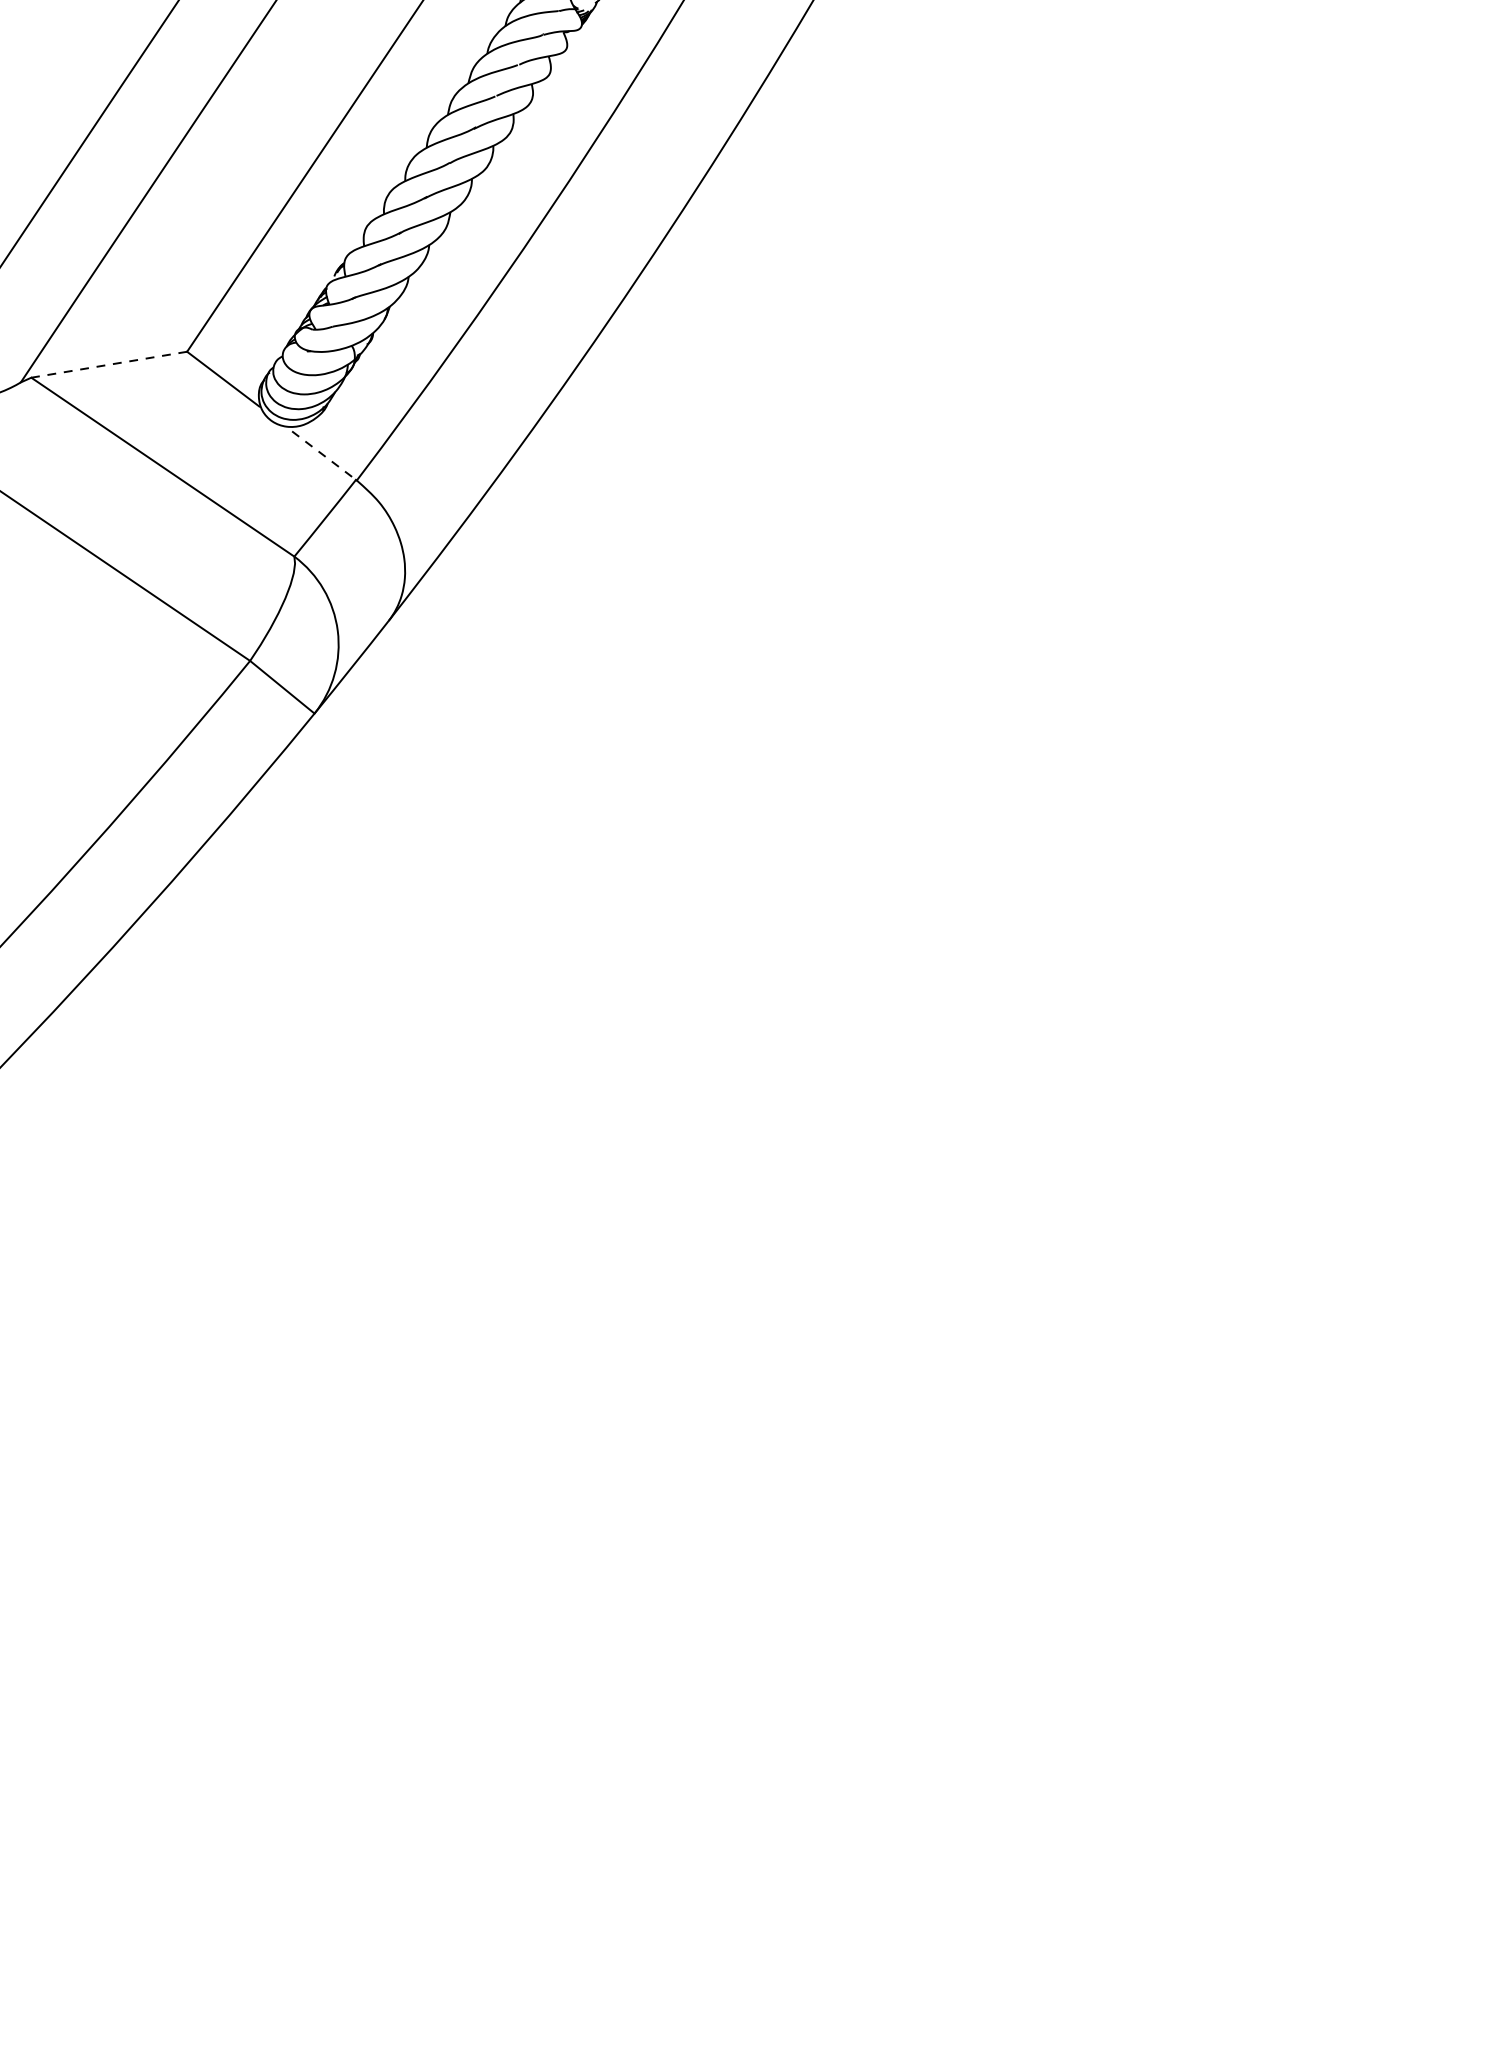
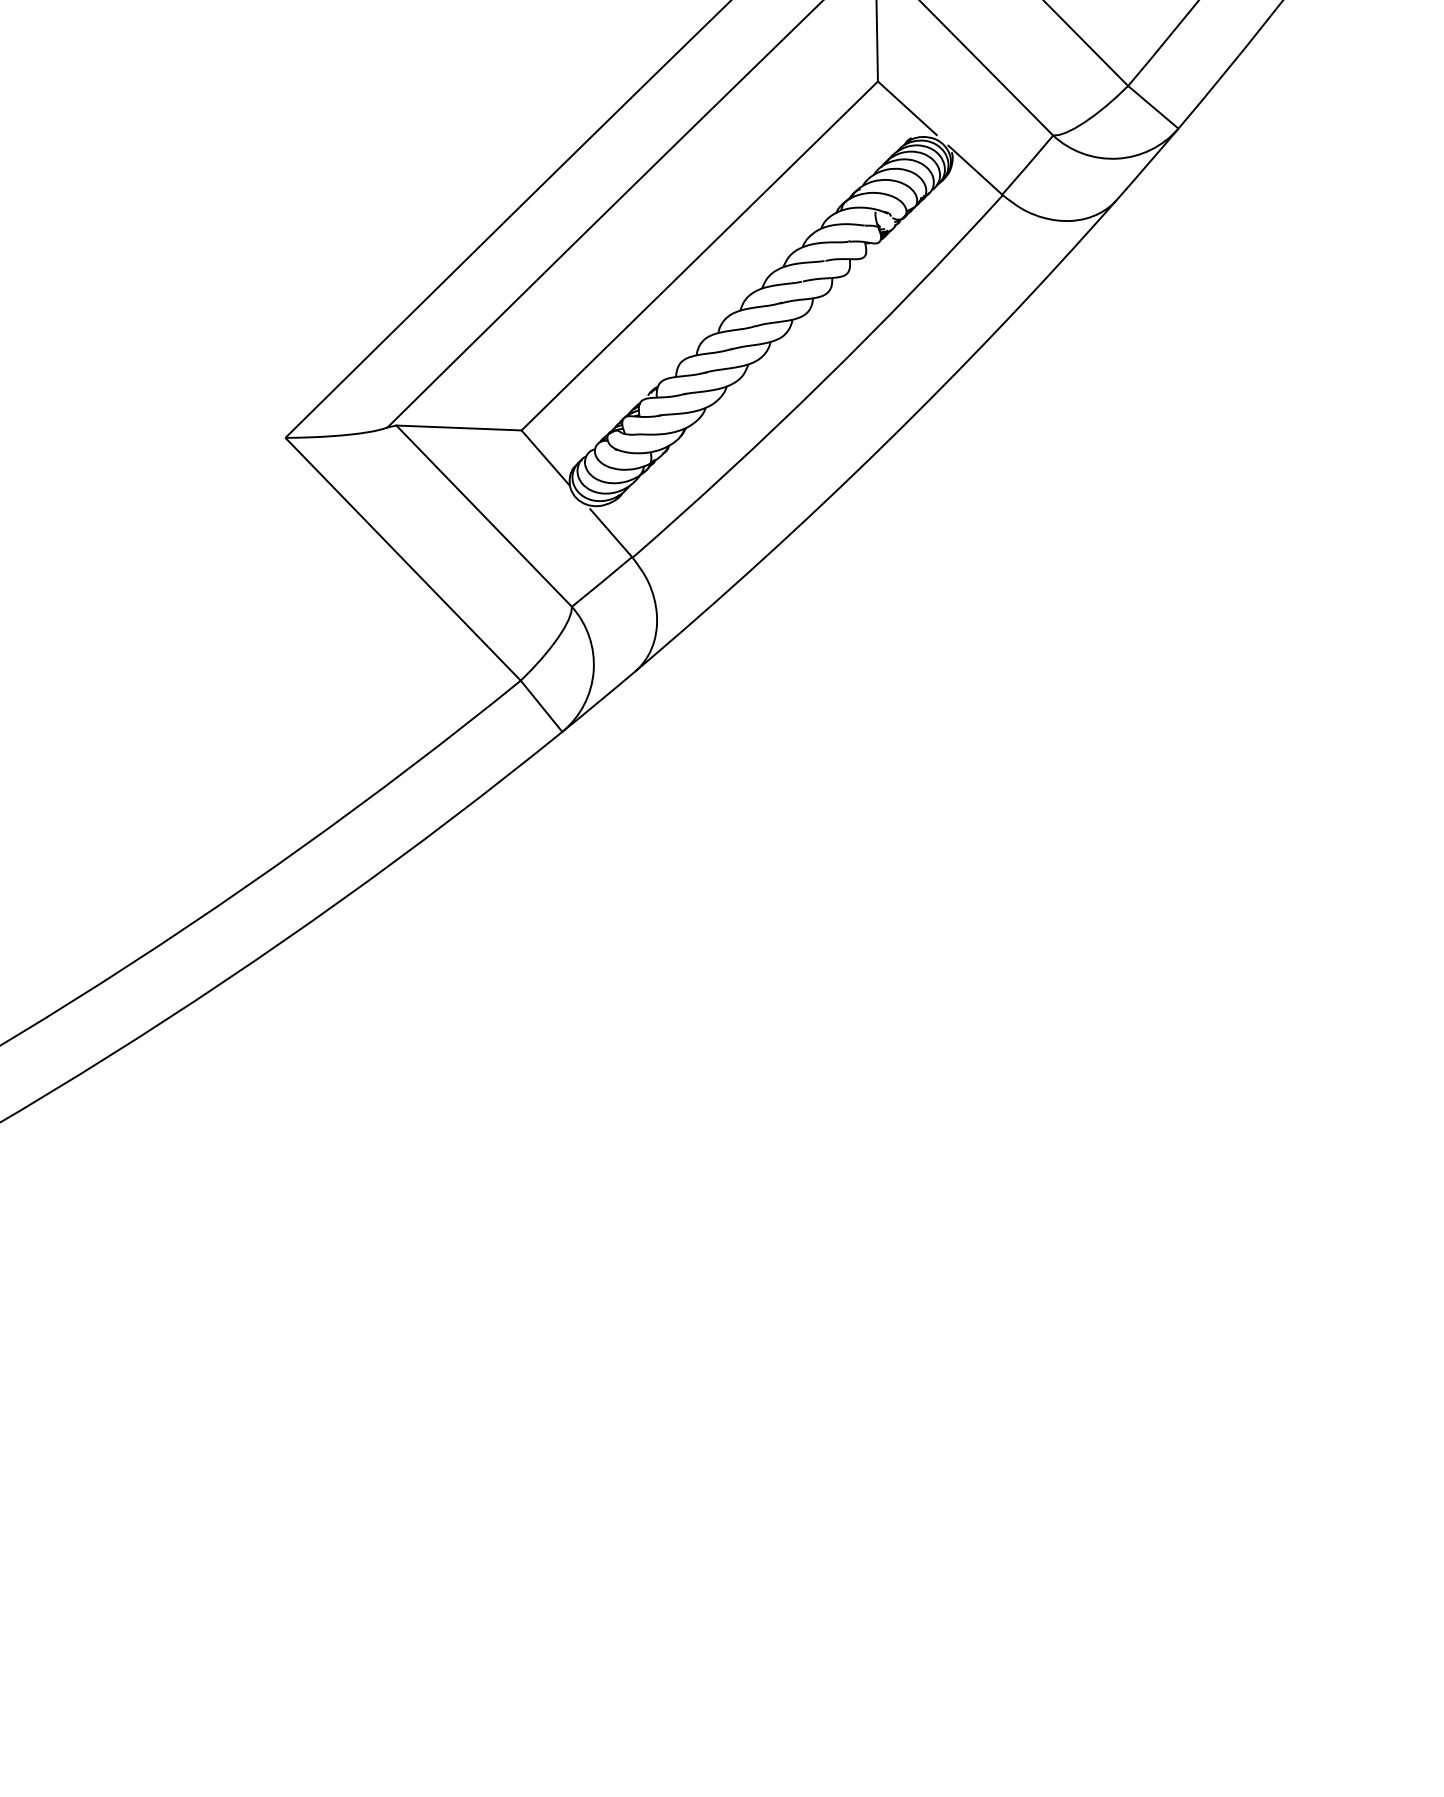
line: (108, 365) -> (458, 428), dashed -> solid
line: (324, 456) -> (611, 533), dashed -> solid

